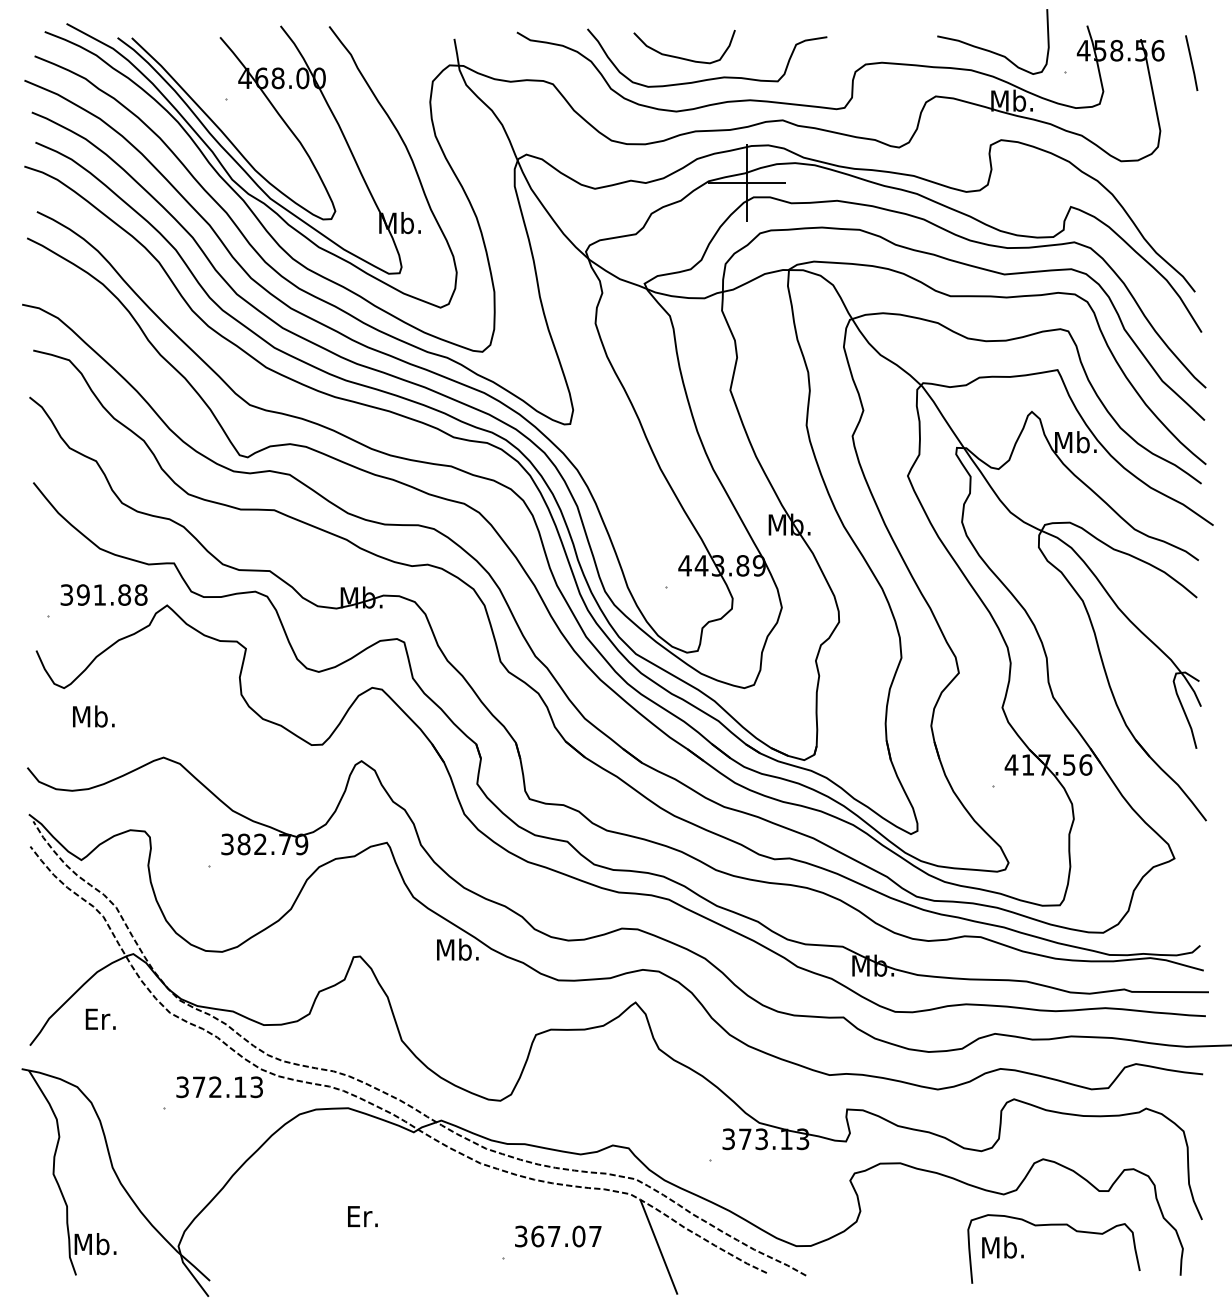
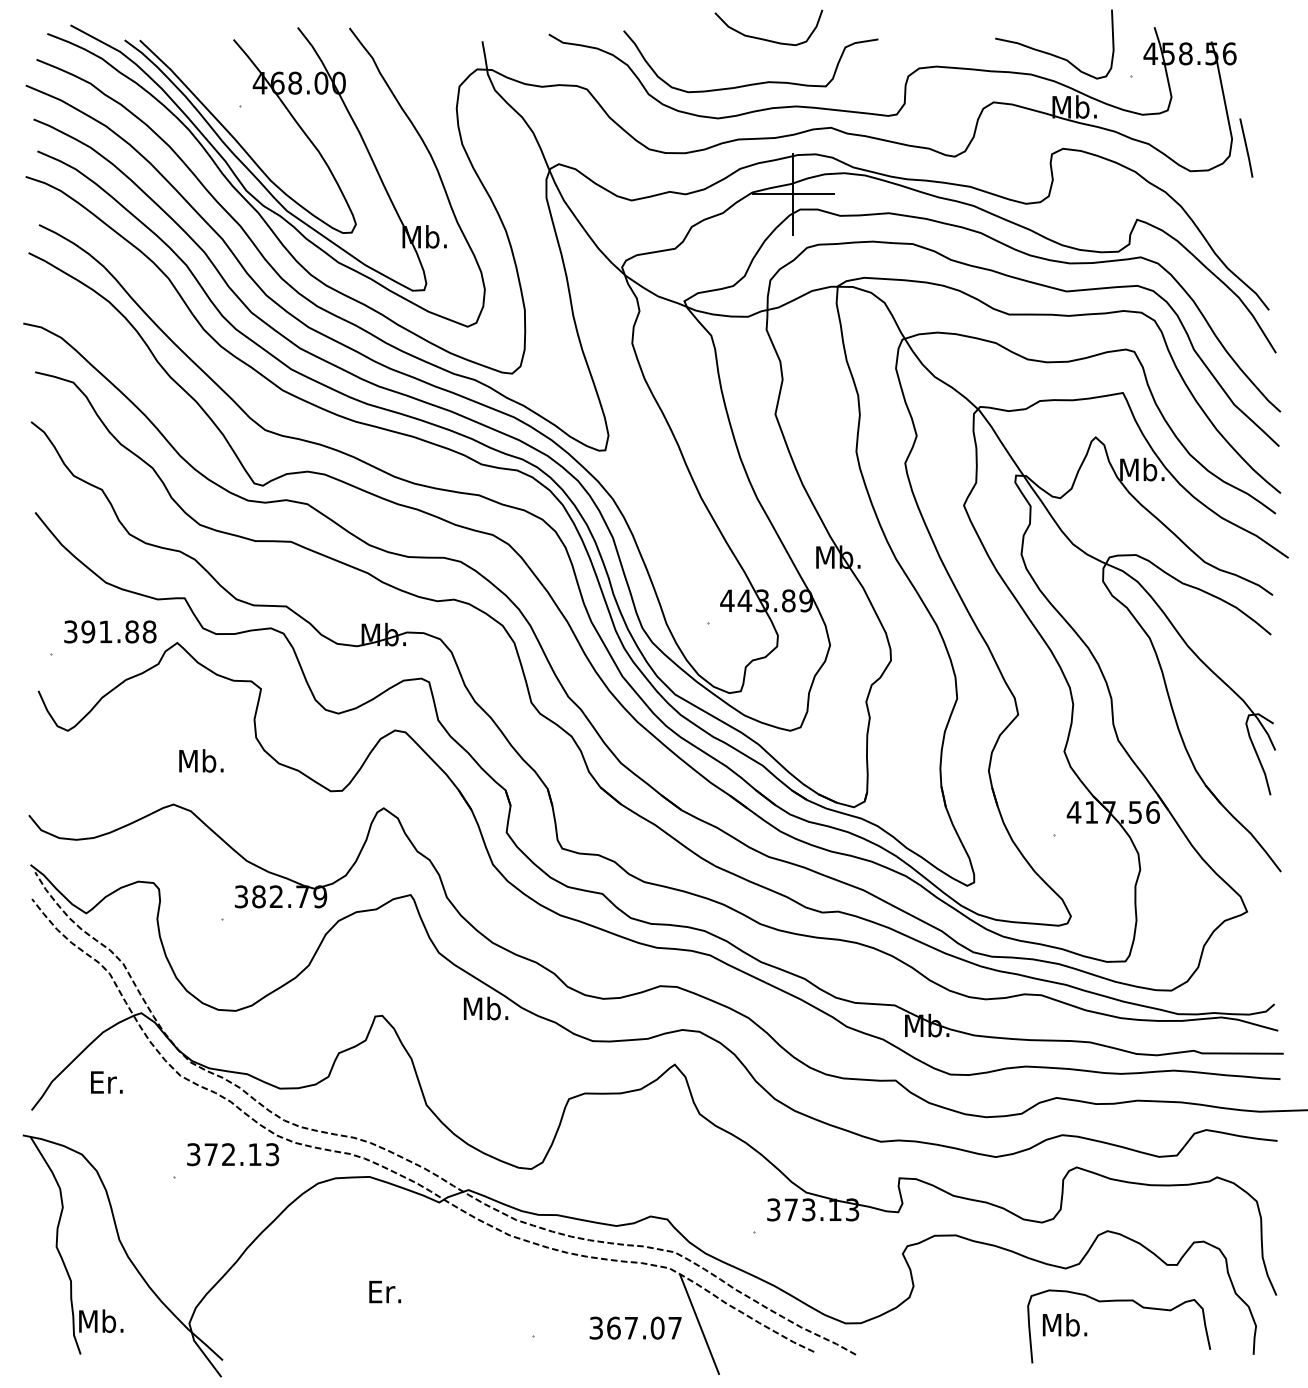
curve: (680, 56) -> (764, 38), moved
line: (1191, 62) -> (1246, 147), moved
text: (93, 716) -> (201, 760), moved
text: (558, 1235) -> (635, 1327), moved

